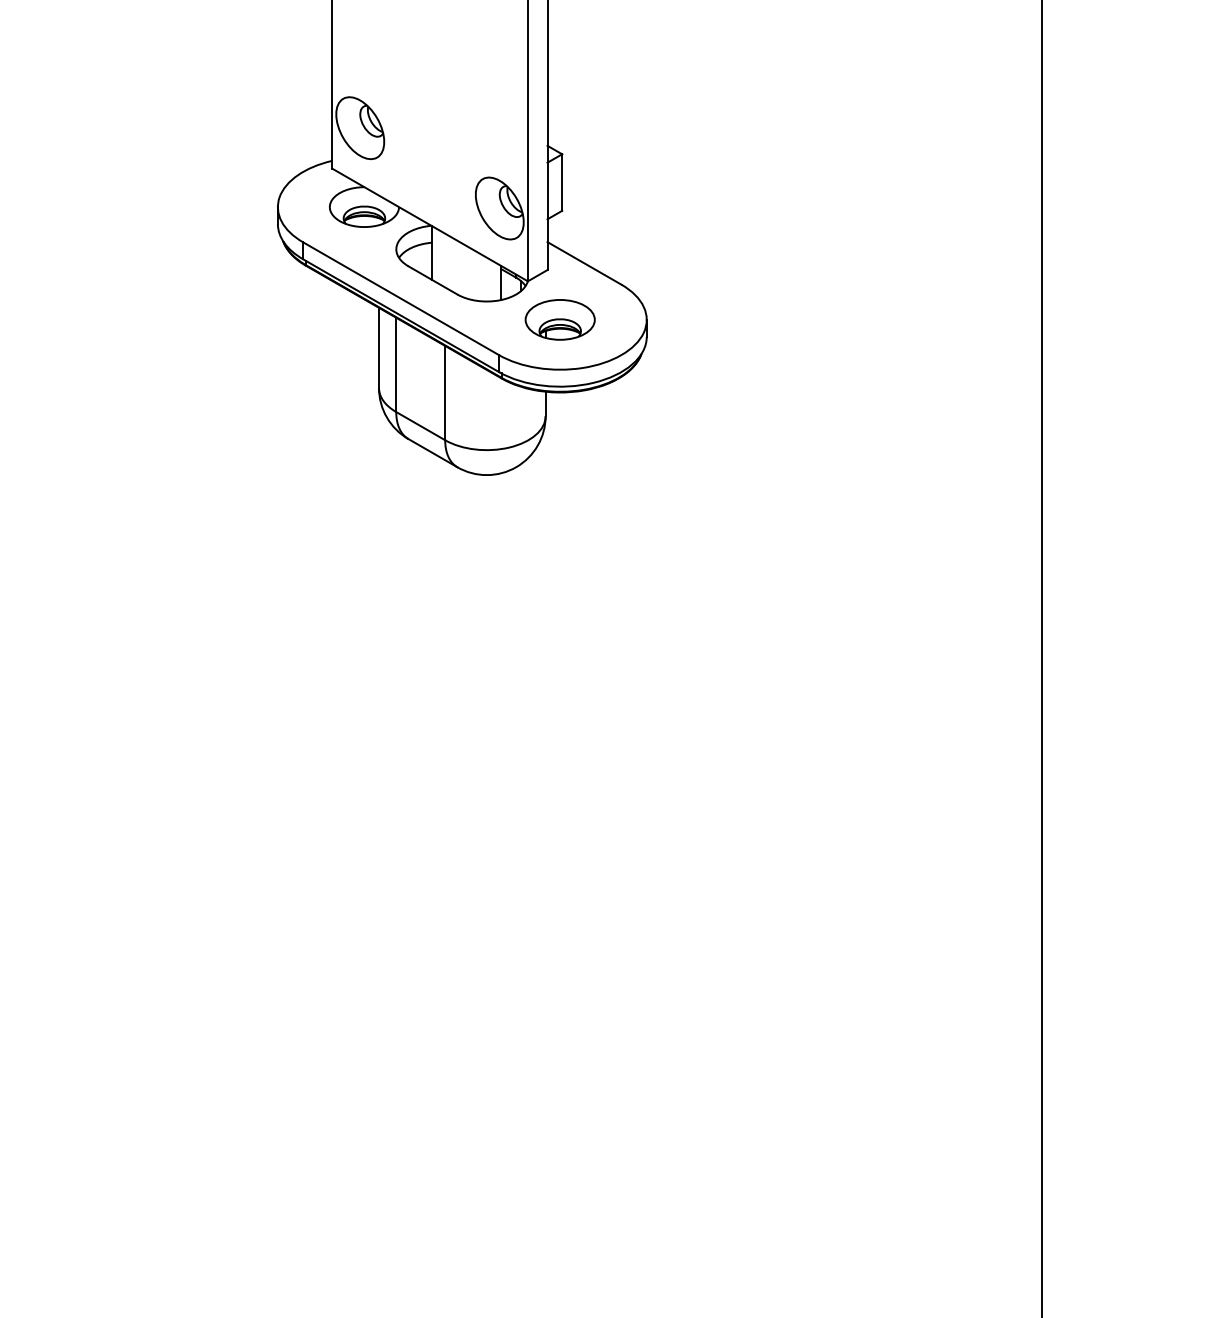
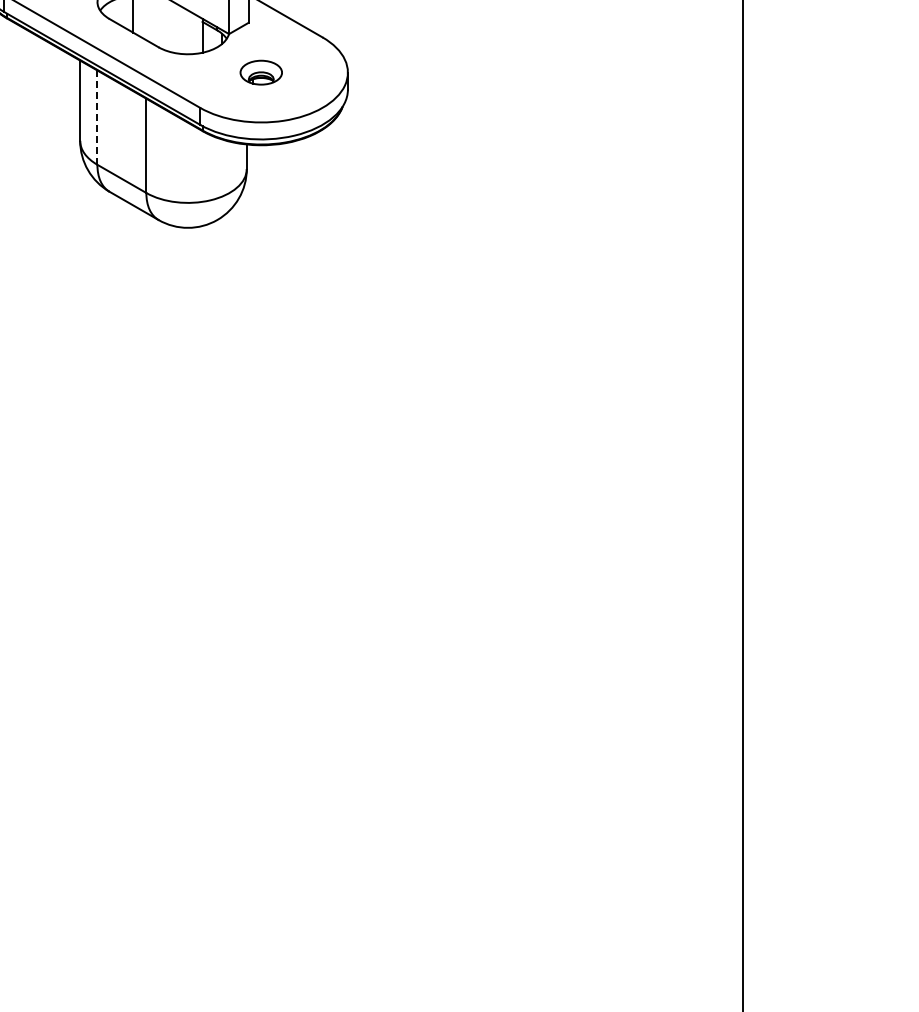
part: (559, 319) -> (260, 72), size x0.6
line: (396, 364) -> (97, 117), solid -> dashed

